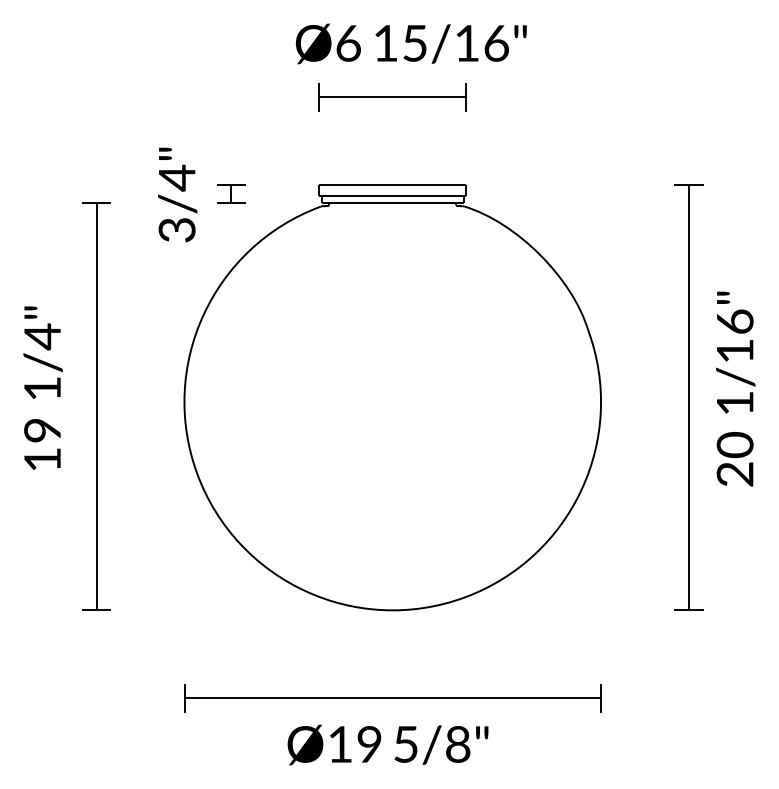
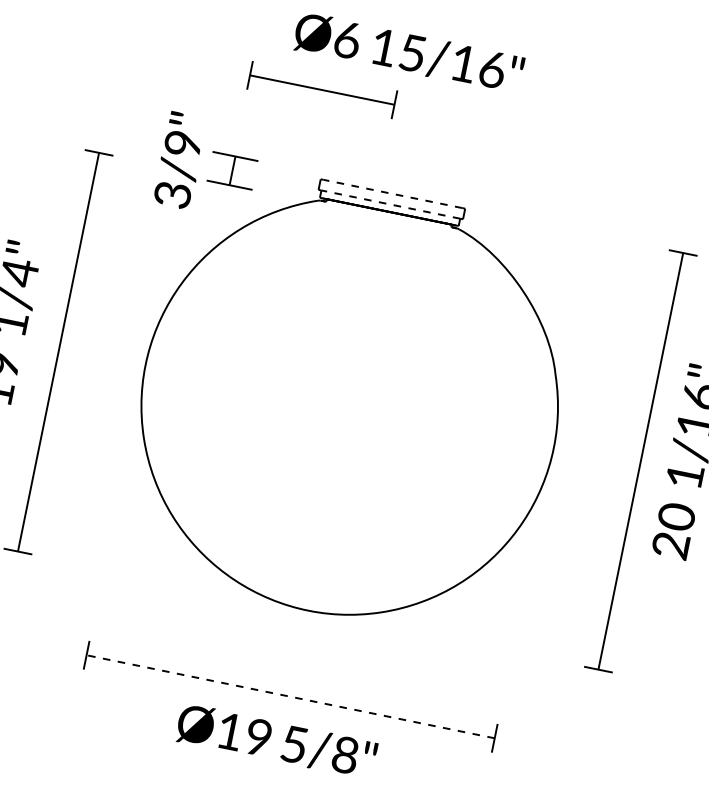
text: (411, 43) -> (409, 52), moved
part: (392, 97) -> (322, 90), moved
text: (176, 177) -> (182, 143), 3/4" -> 3/9"
line: (392, 185) -> (392, 194), solid -> dashed
part: (231, 193) -> (233, 170), size x1.6
line: (392, 195) -> (390, 204), solid -> dashed
line: (392, 698) -> (290, 696), solid -> dashed

